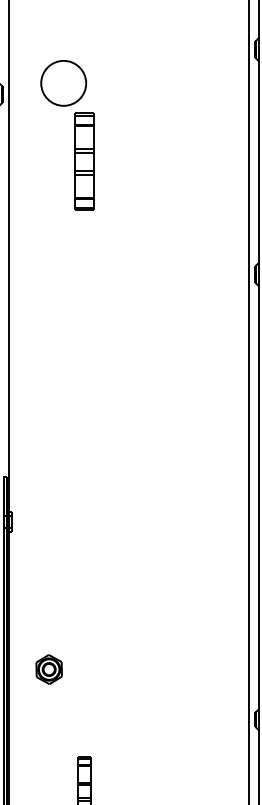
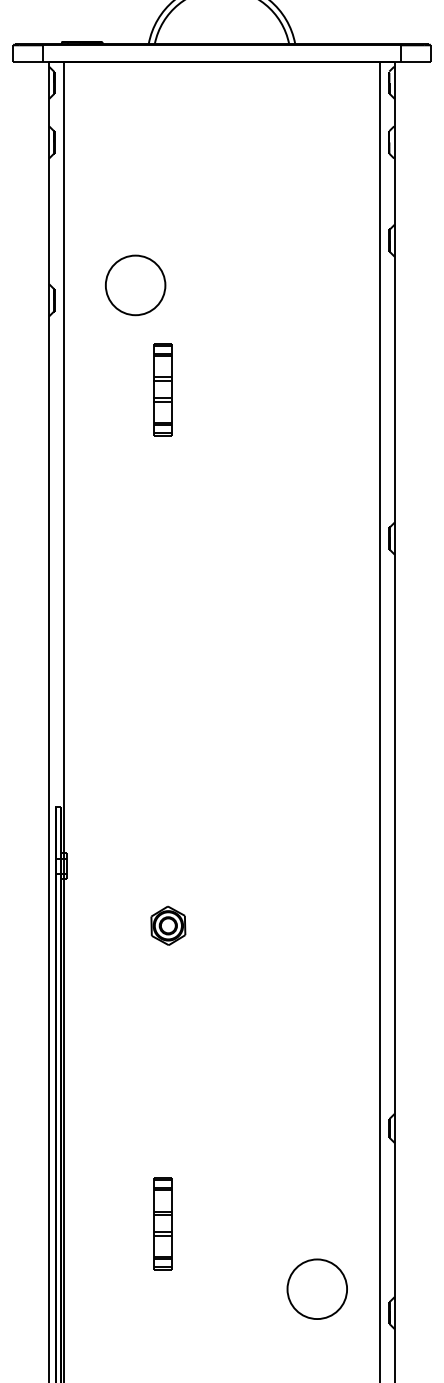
part: (84, 161) -> (162, 389), size x0.71
part: (49, 669) -> (168, 925), moved

